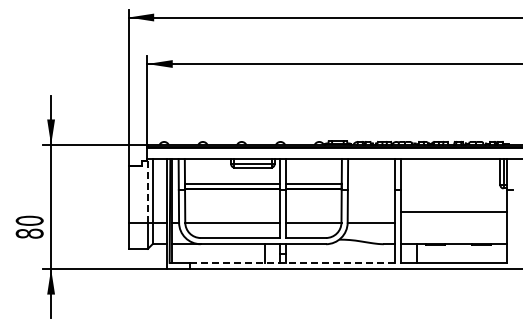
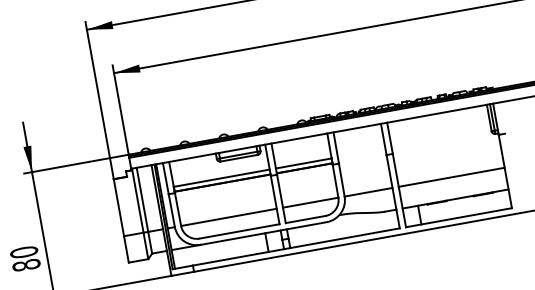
line: (147, 190) -> (137, 200), dashed -> solid
line: (453, 211) -> (451, 177), moved
line: (292, 262) -> (296, 246), dashed -> solid

